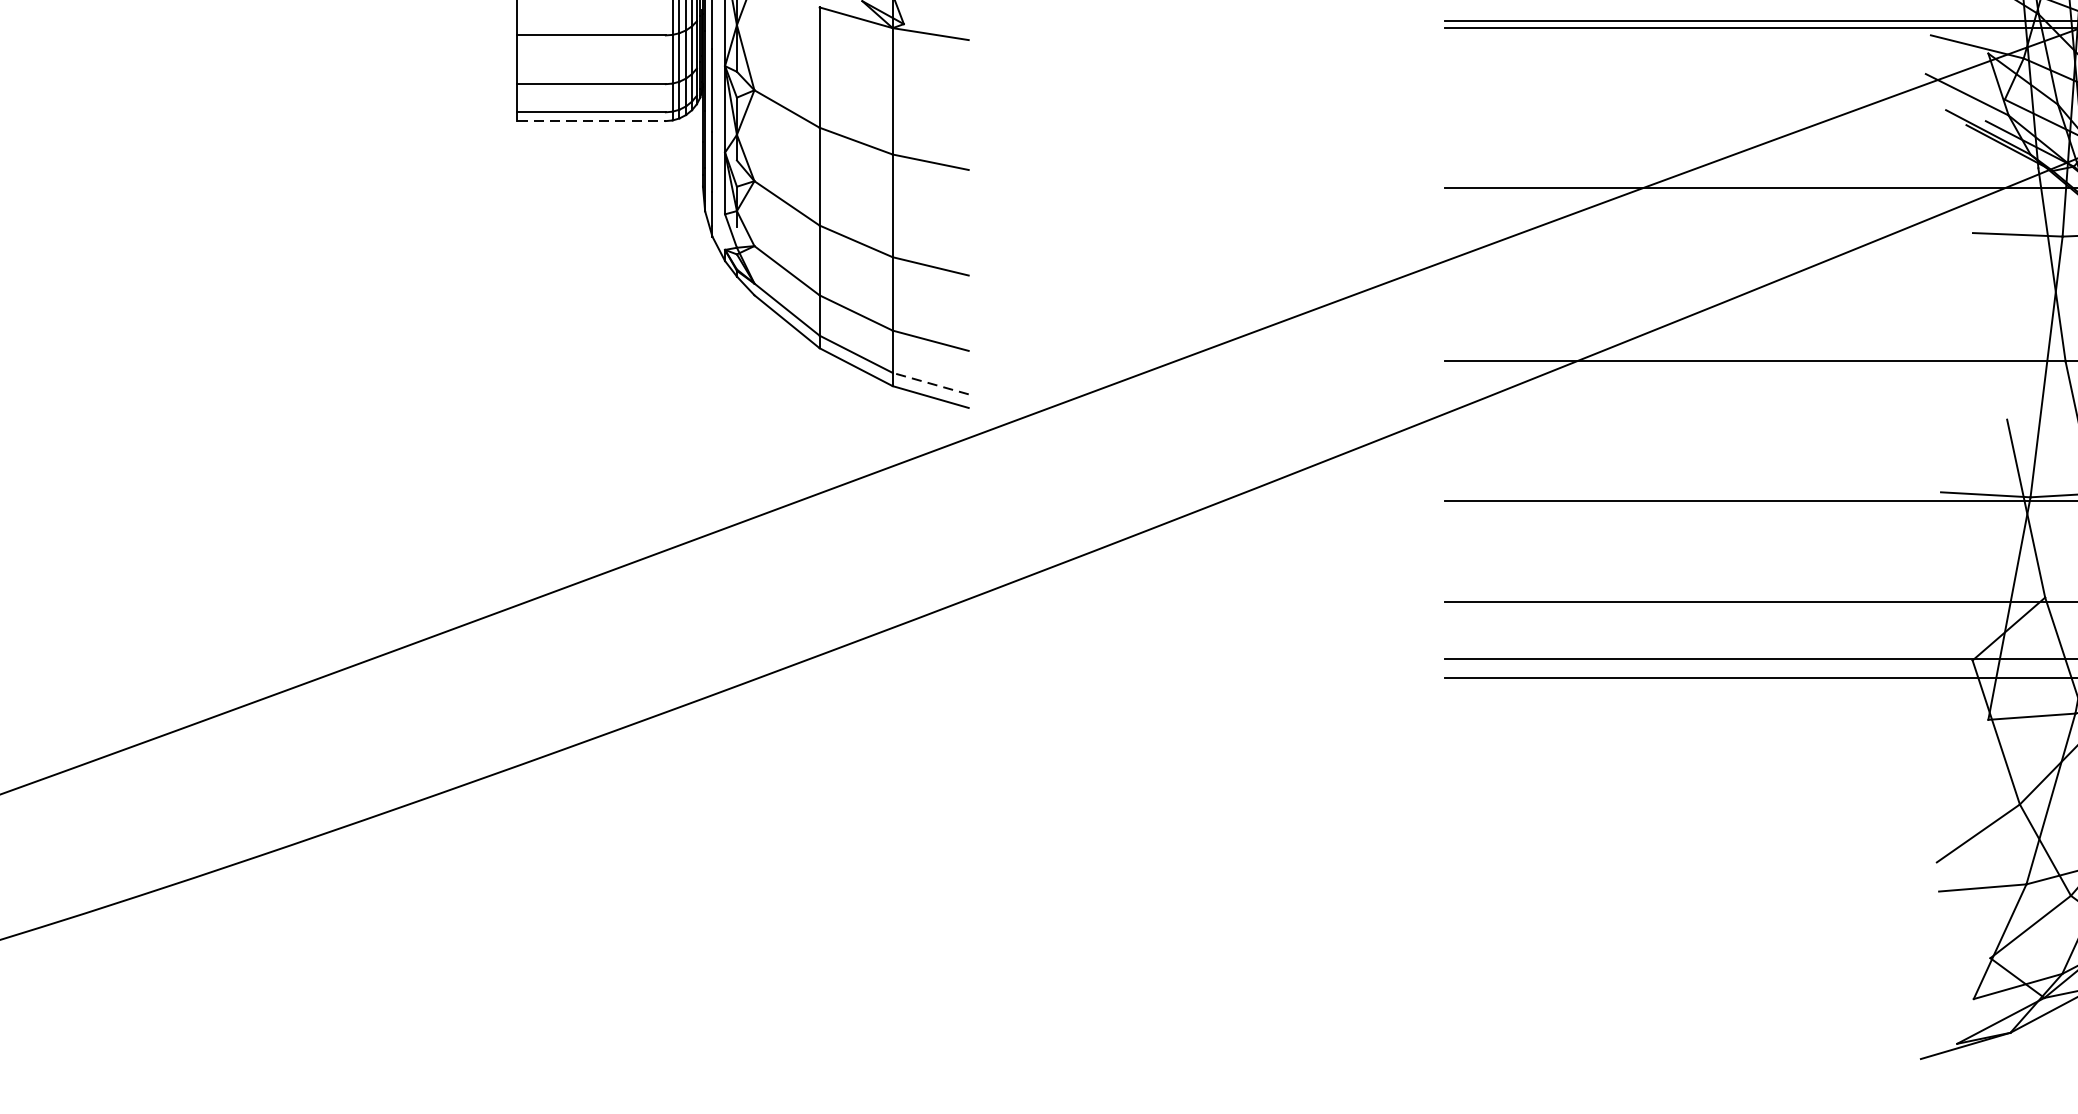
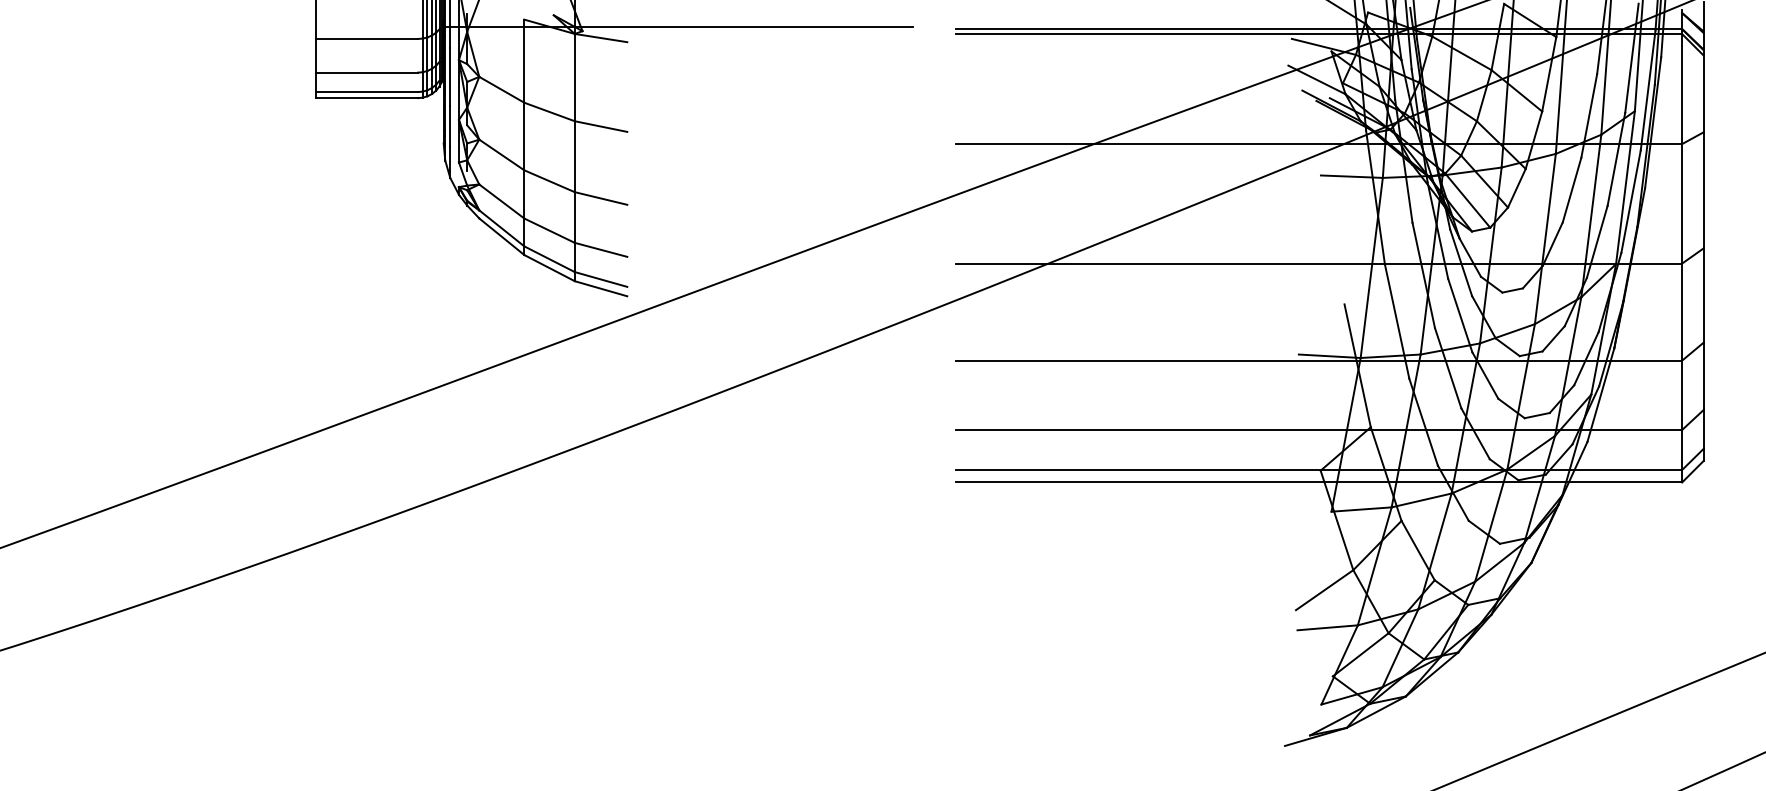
line: (1042, 17) -> (678, 26), added
line: (592, 121) -> (367, 98), dashed -> solid
line: (929, 383) -> (600, 279), dashed -> solid

